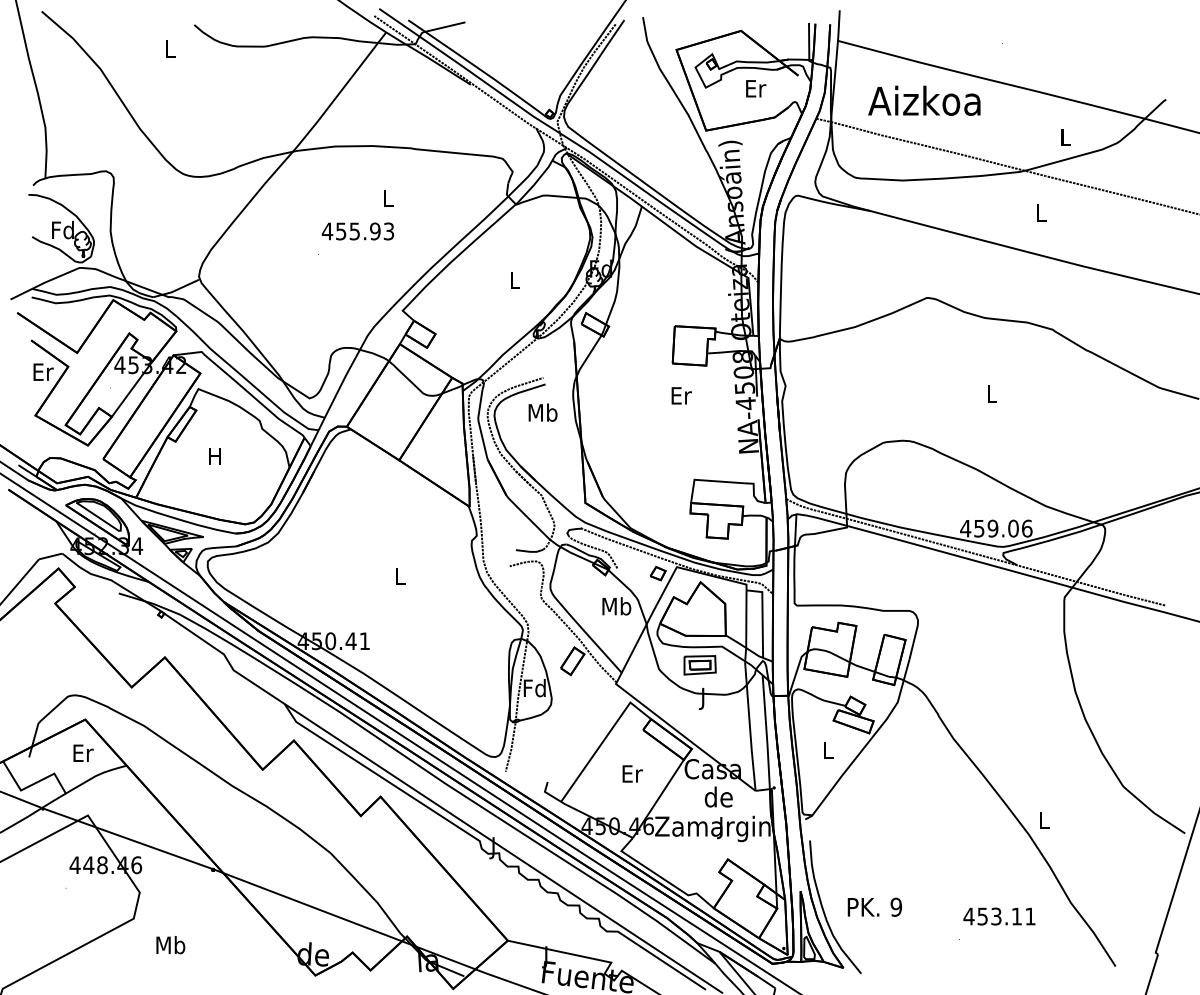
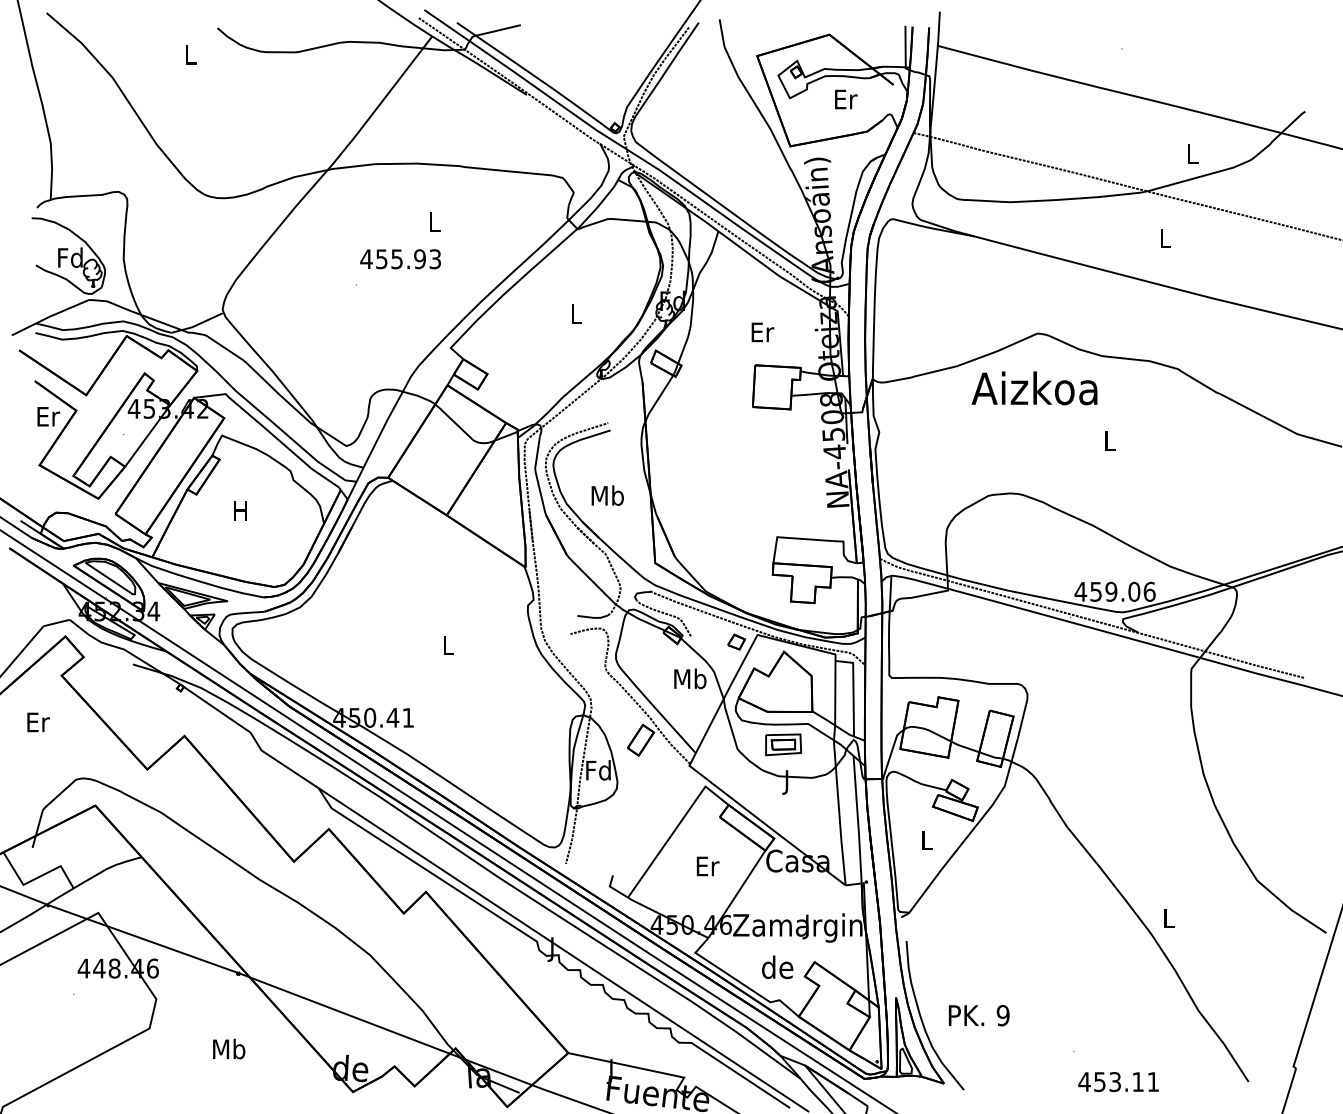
text: (924, 100) -> (1034, 387), moved
text: (681, 395) -> (762, 332), moved
text: (542, 412) -> (607, 495), moved
text: (83, 752) -> (38, 721), moved
text: (718, 796) -> (777, 966), moved
text: (999, 916) -> (1118, 1081), moved
text: (170, 945) -> (228, 1049), moved

